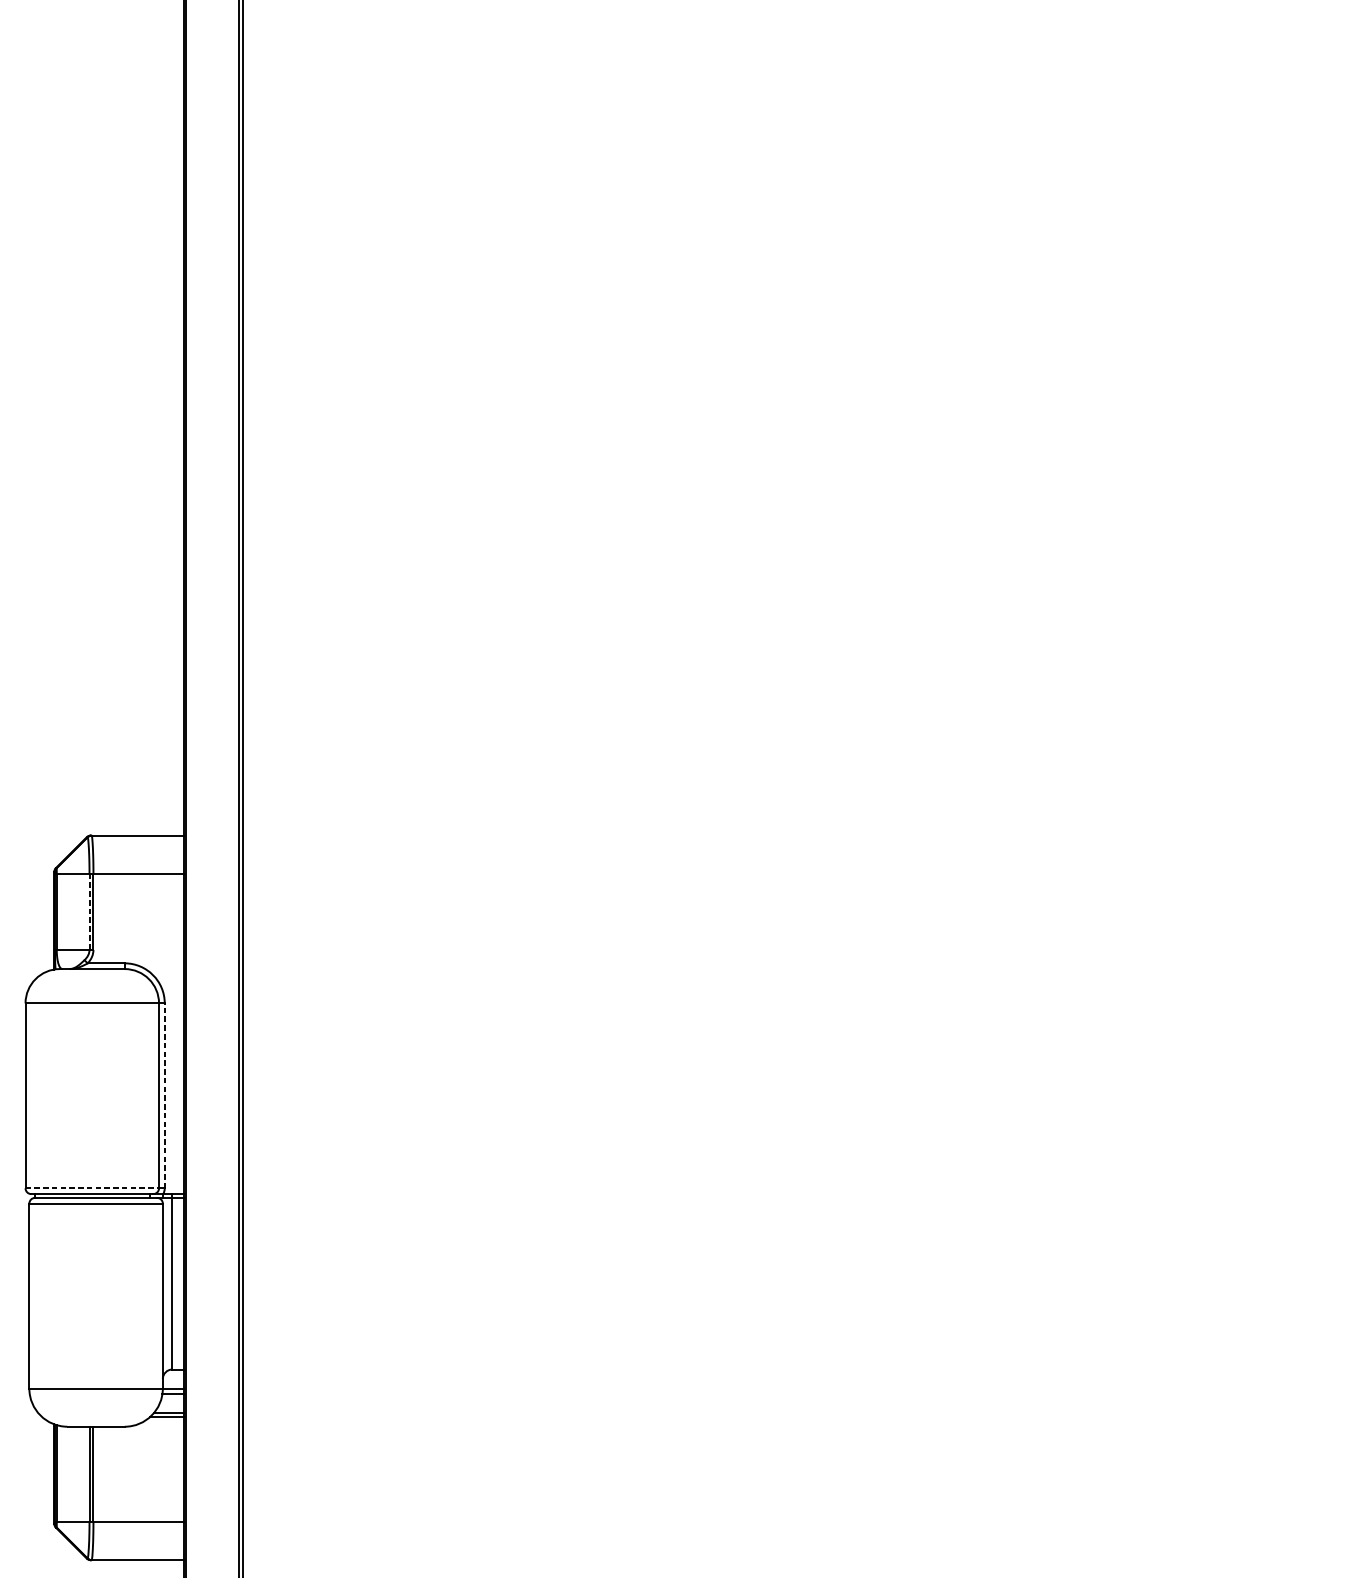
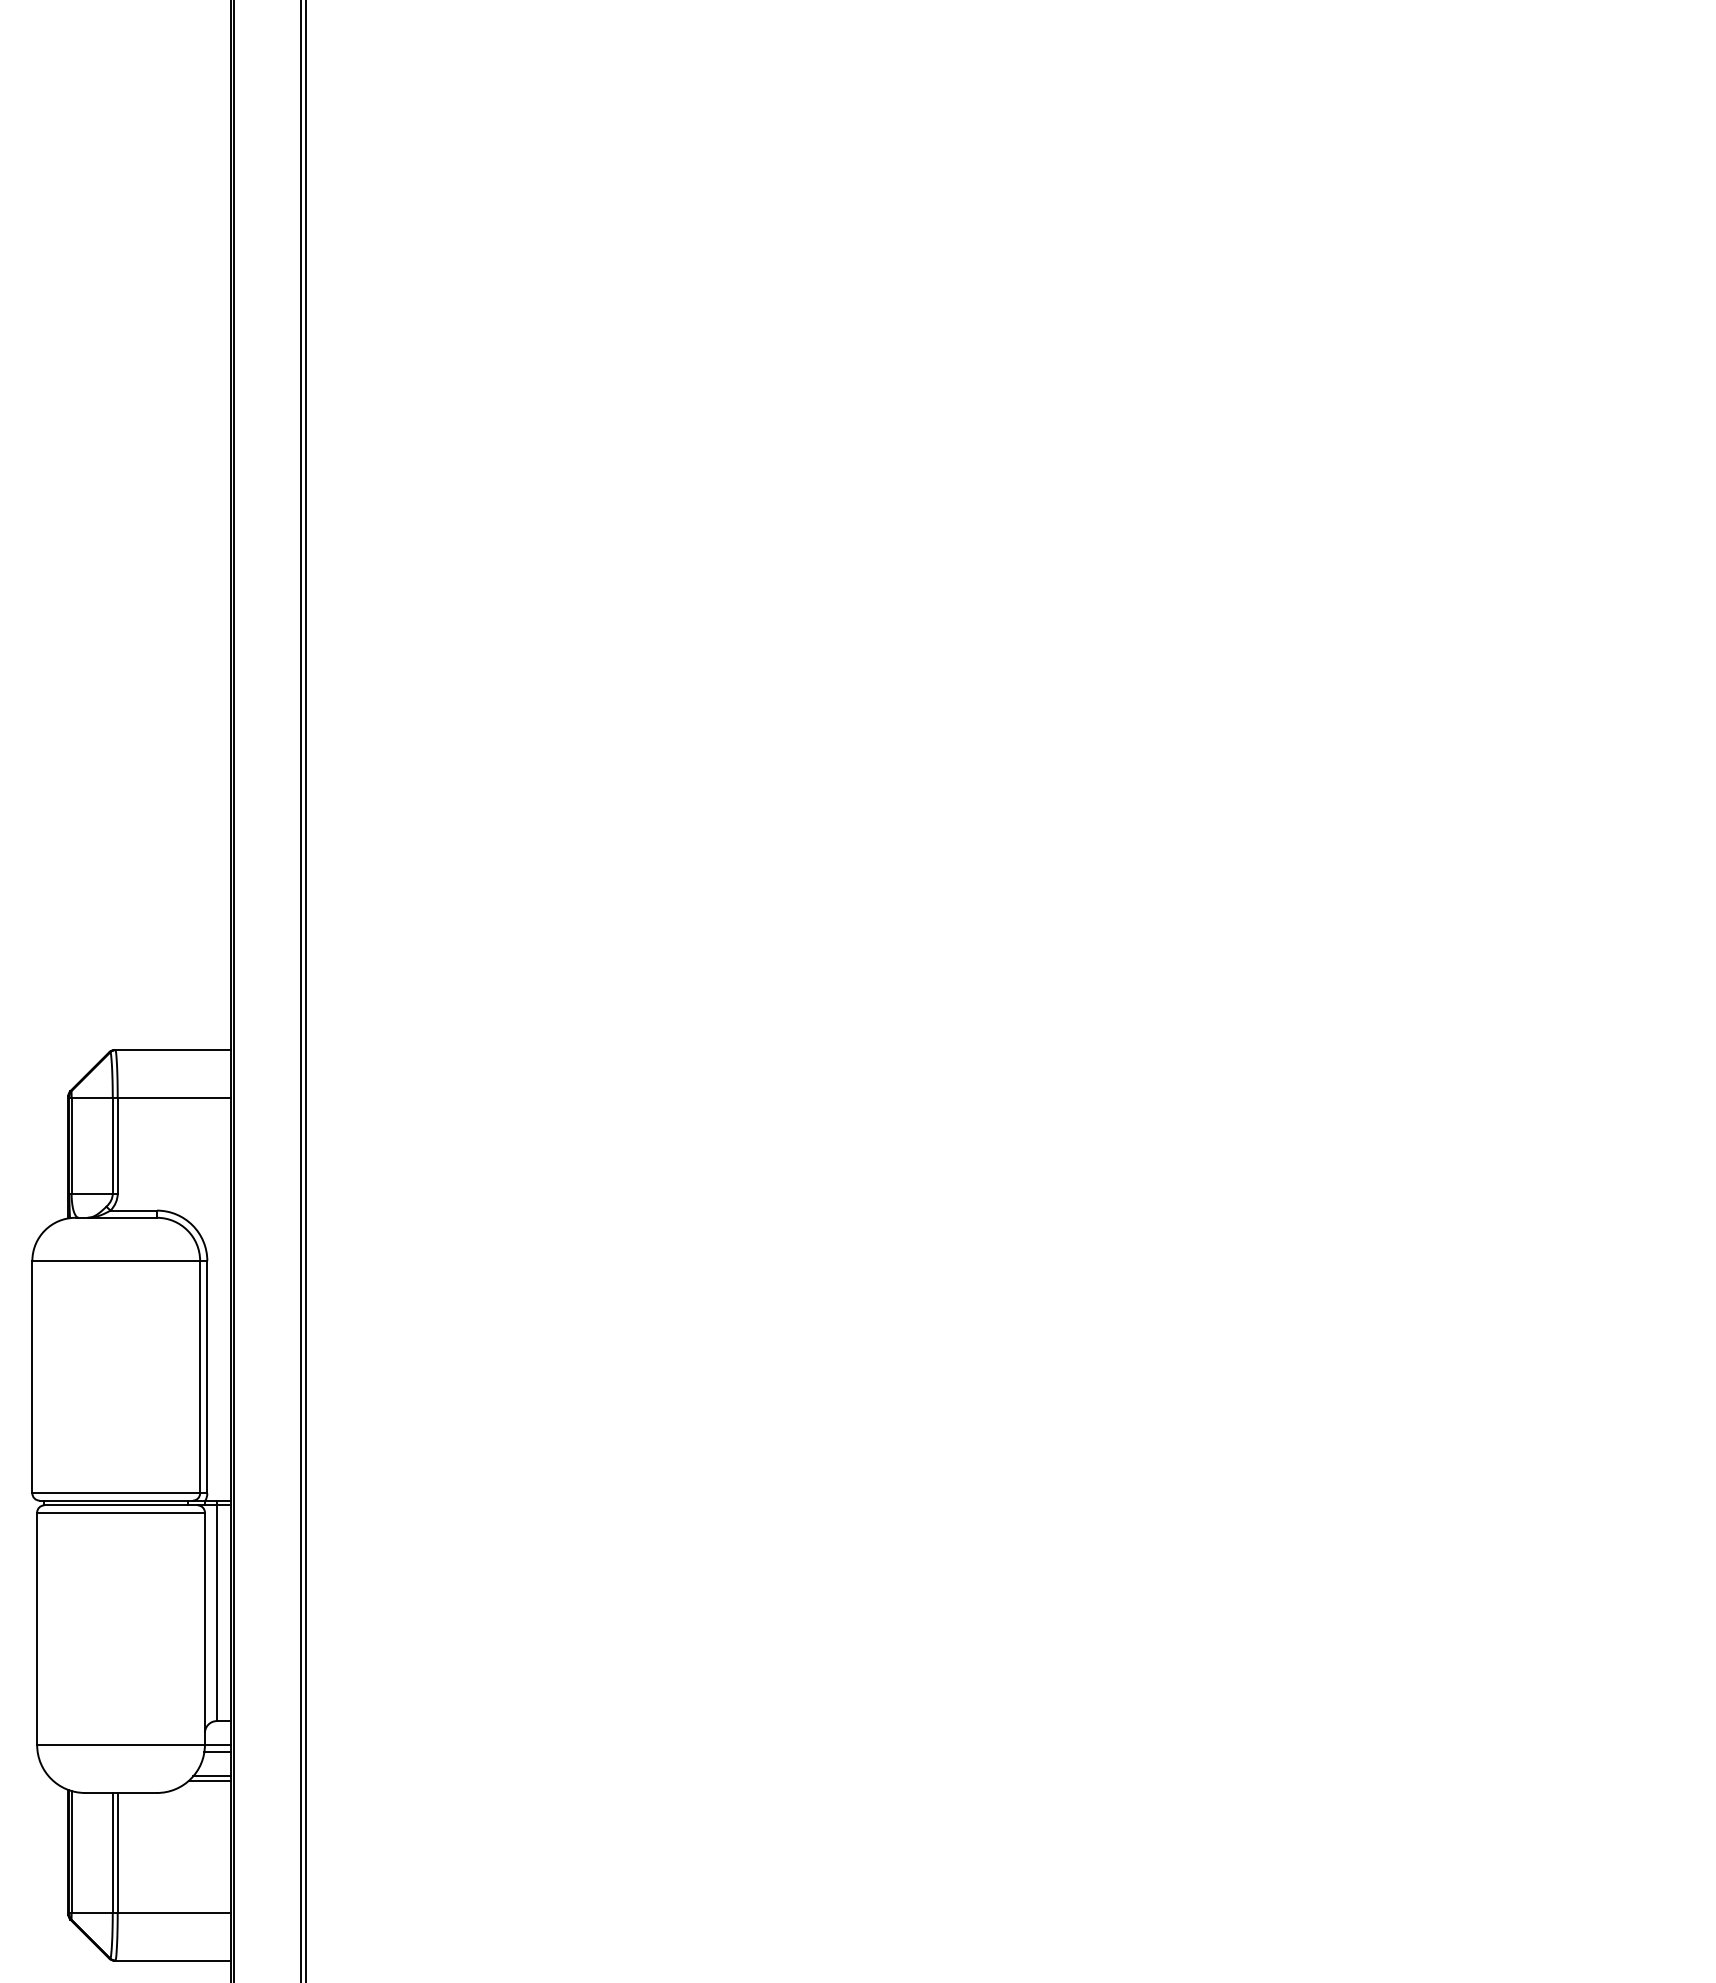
line: (89, 911) -> (112, 1145), dashed -> solid
line: (164, 1095) -> (207, 1376), dashed -> solid
line: (92, 1188) -> (116, 1493), dashed -> solid

